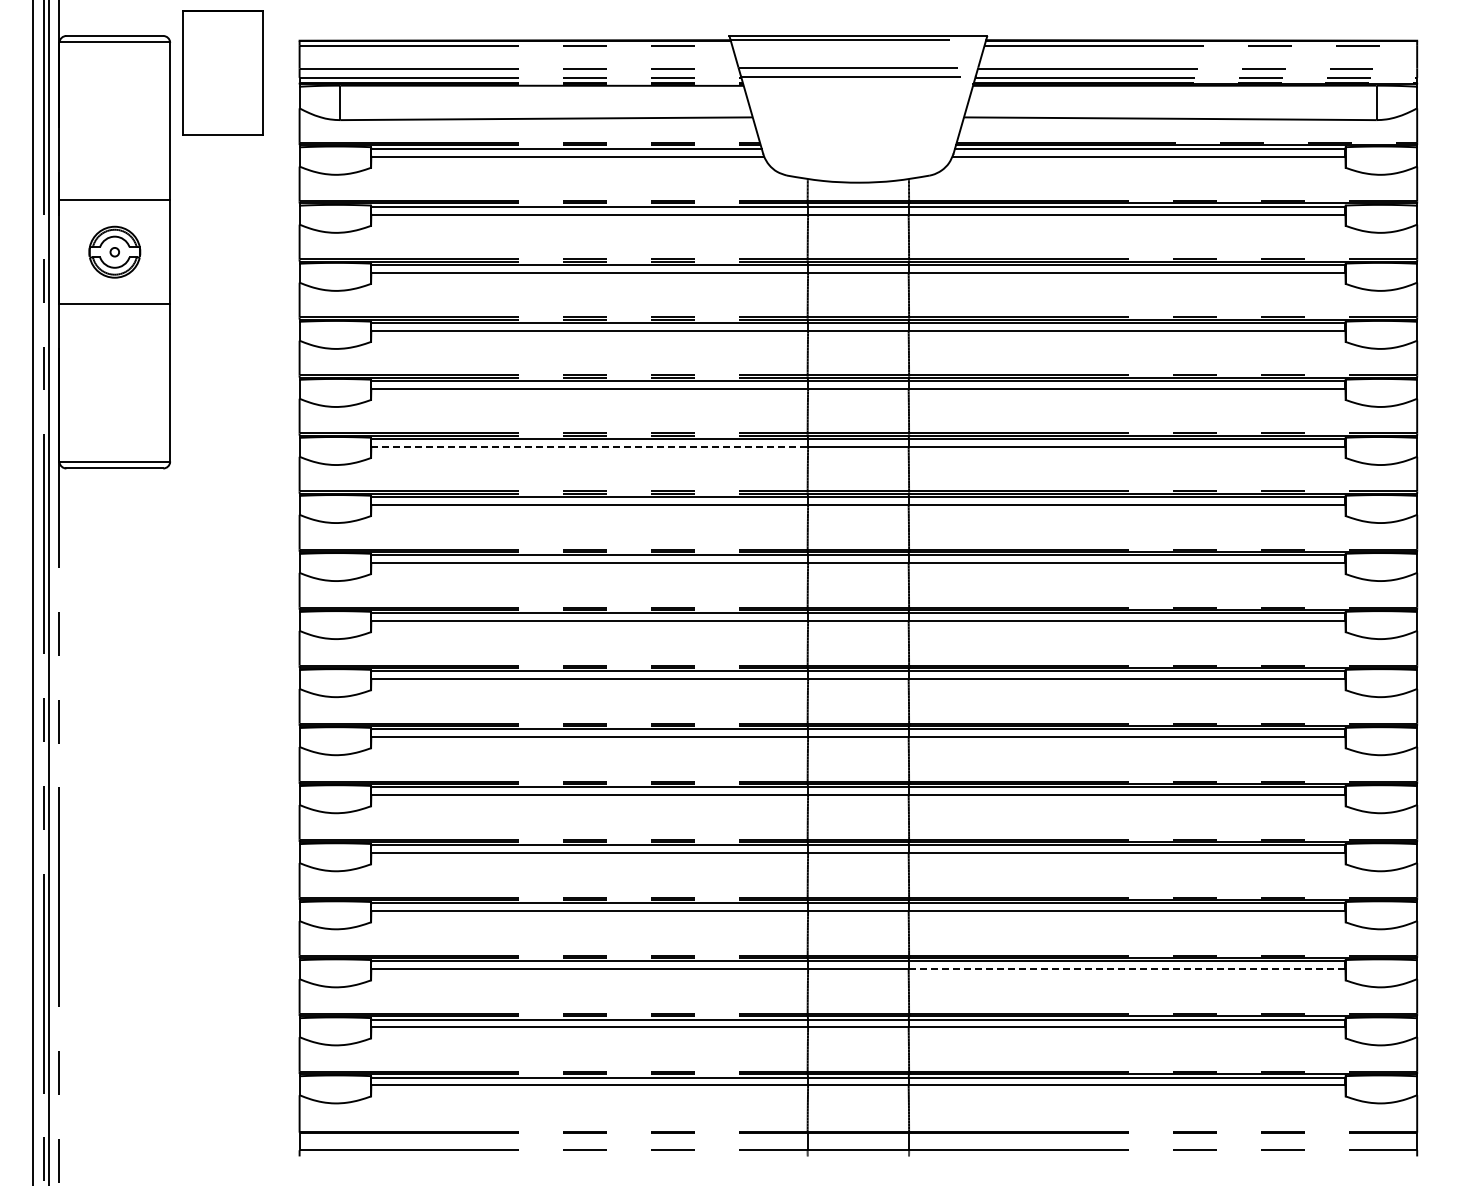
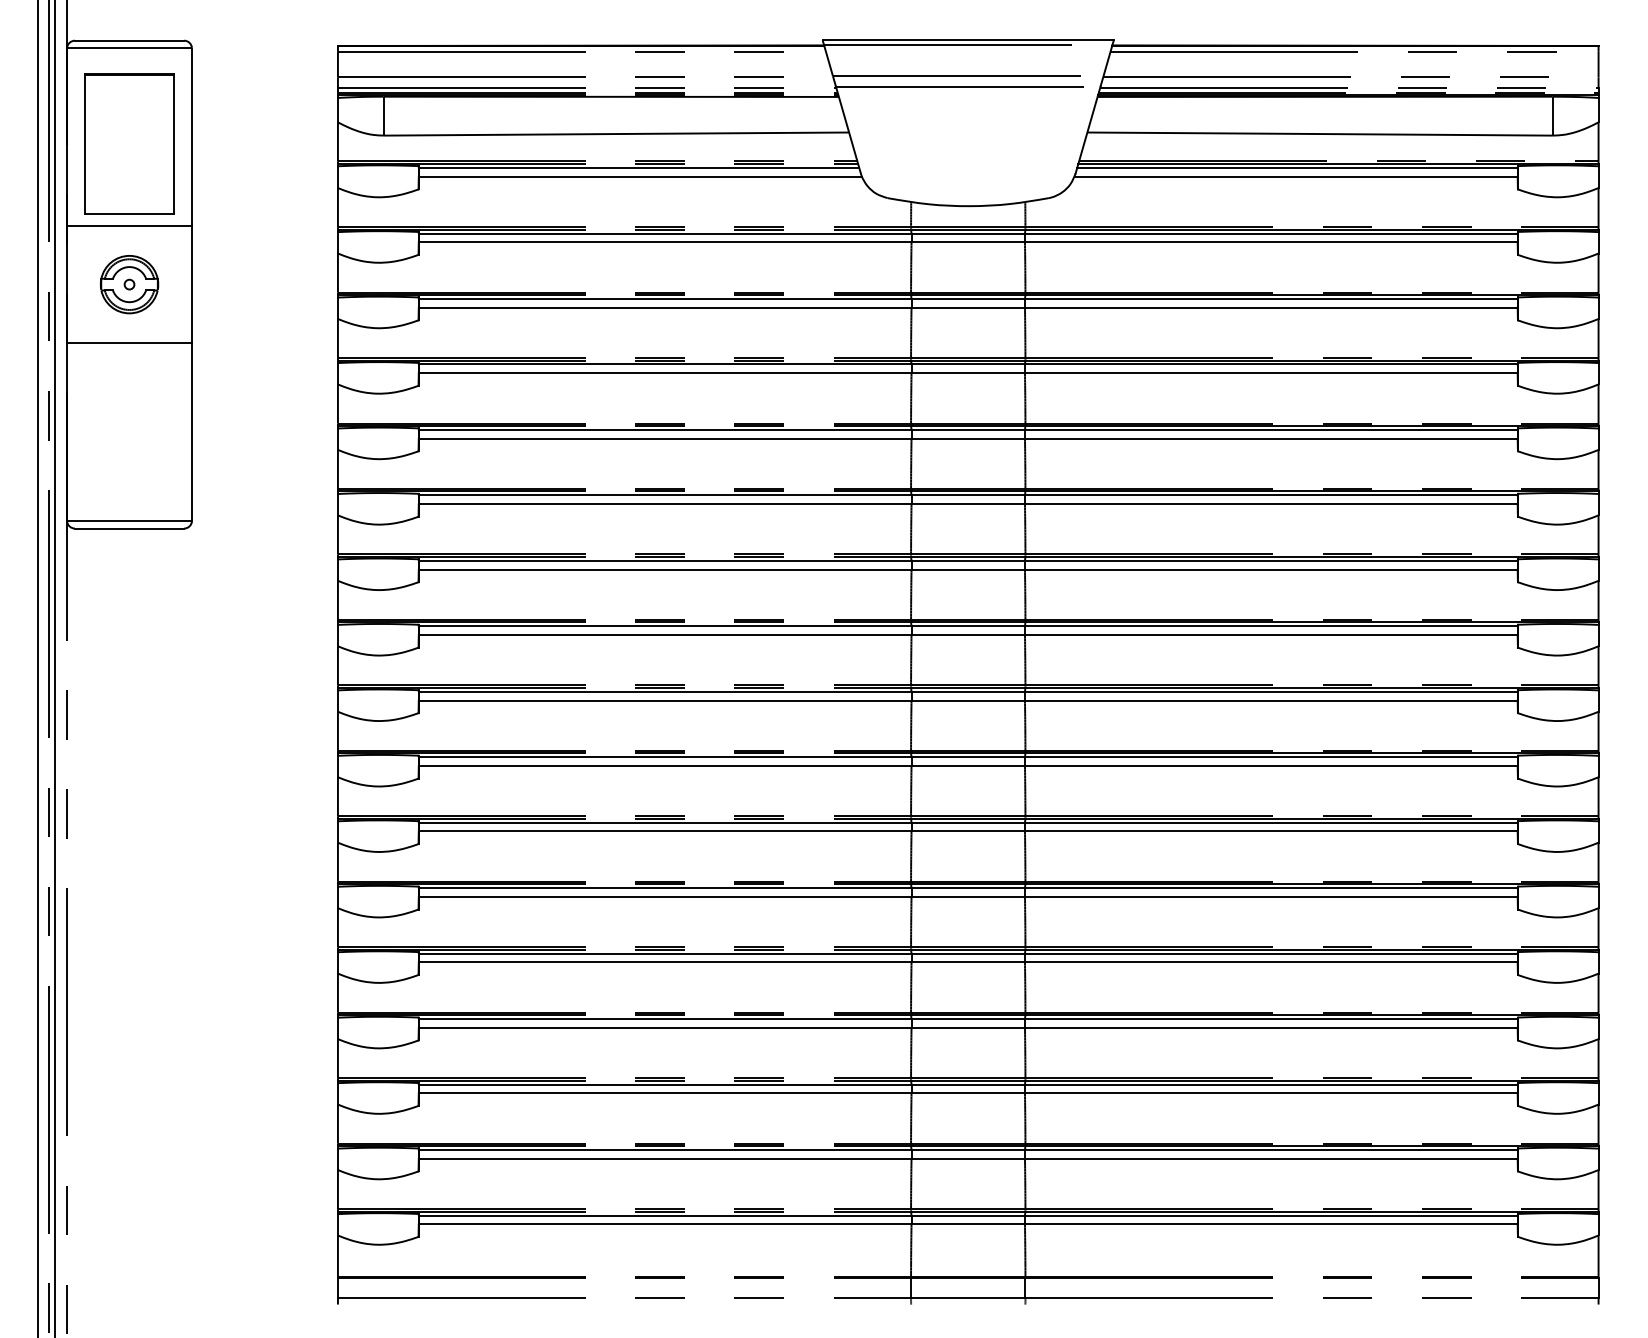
part: (222, 72) -> (129, 143), moved
line: (590, 446) -> (666, 503), dashed -> solid
line: (1127, 969) -> (1271, 1093), dashed -> solid

